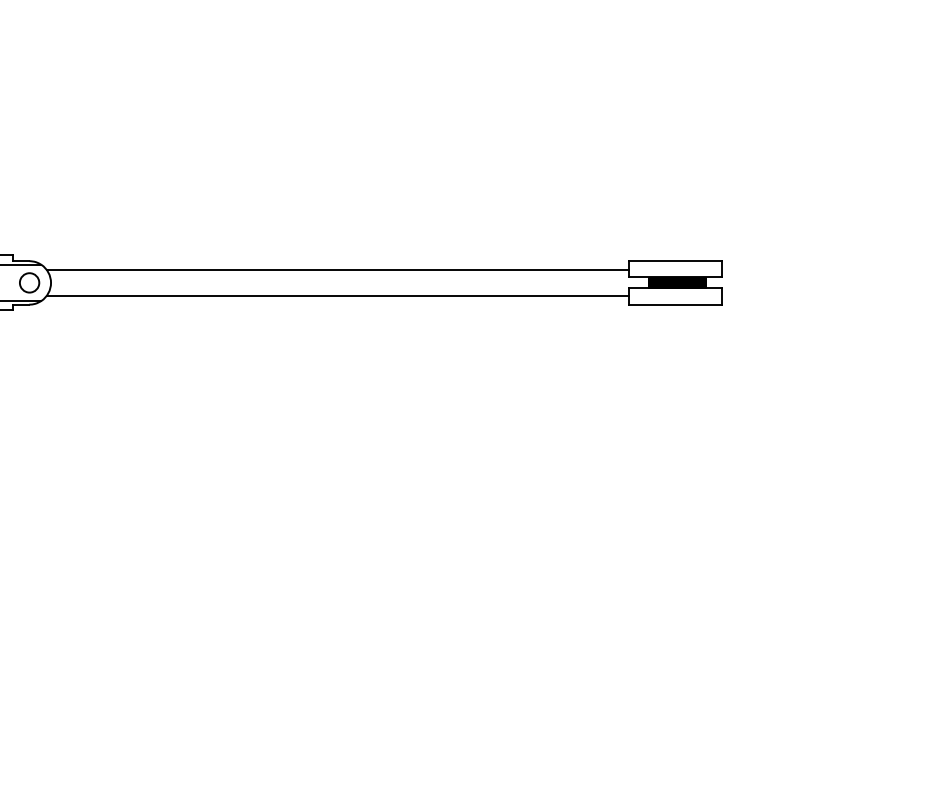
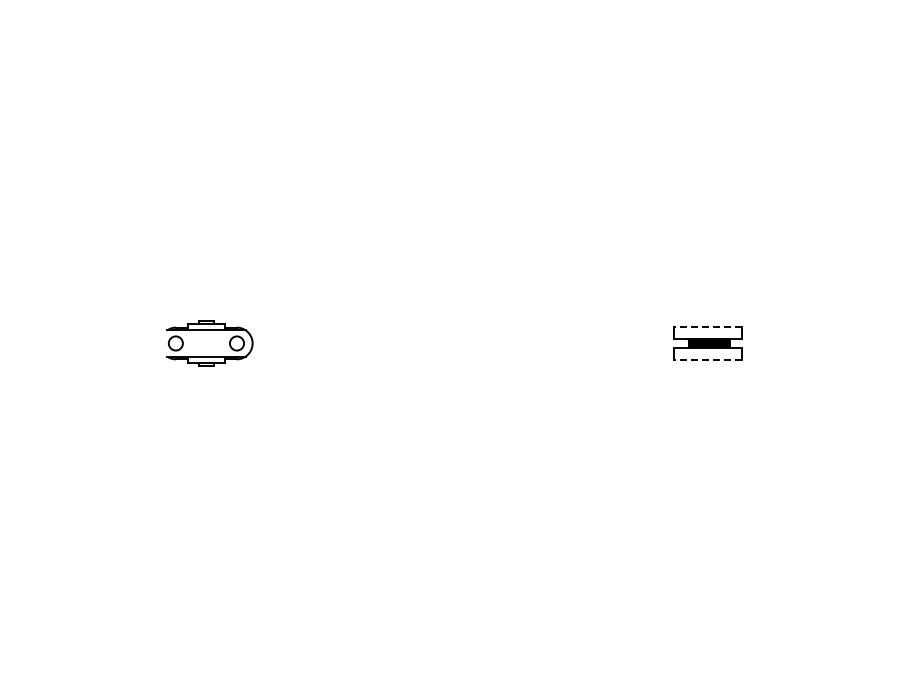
line: (675, 260) -> (707, 327), solid -> dashed
line: (337, 269) -> (461, 333), removed
line: (337, 296) -> (461, 353), removed
line: (675, 304) -> (707, 359), solid -> dashed

